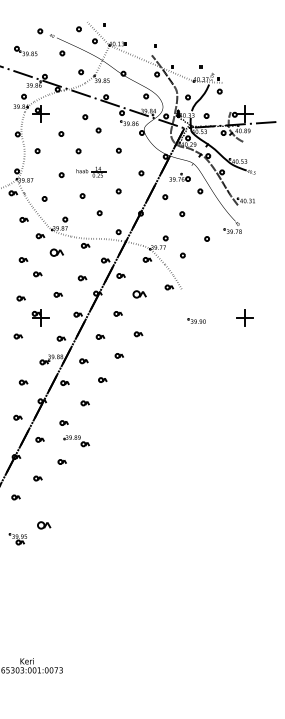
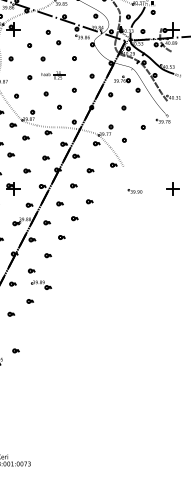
part: (56, 252) -> (25, 137), size x0.62
part: (139, 294) -> (90, 170), size x0.62
part: (43, 525) -> (15, 350), size x0.62

